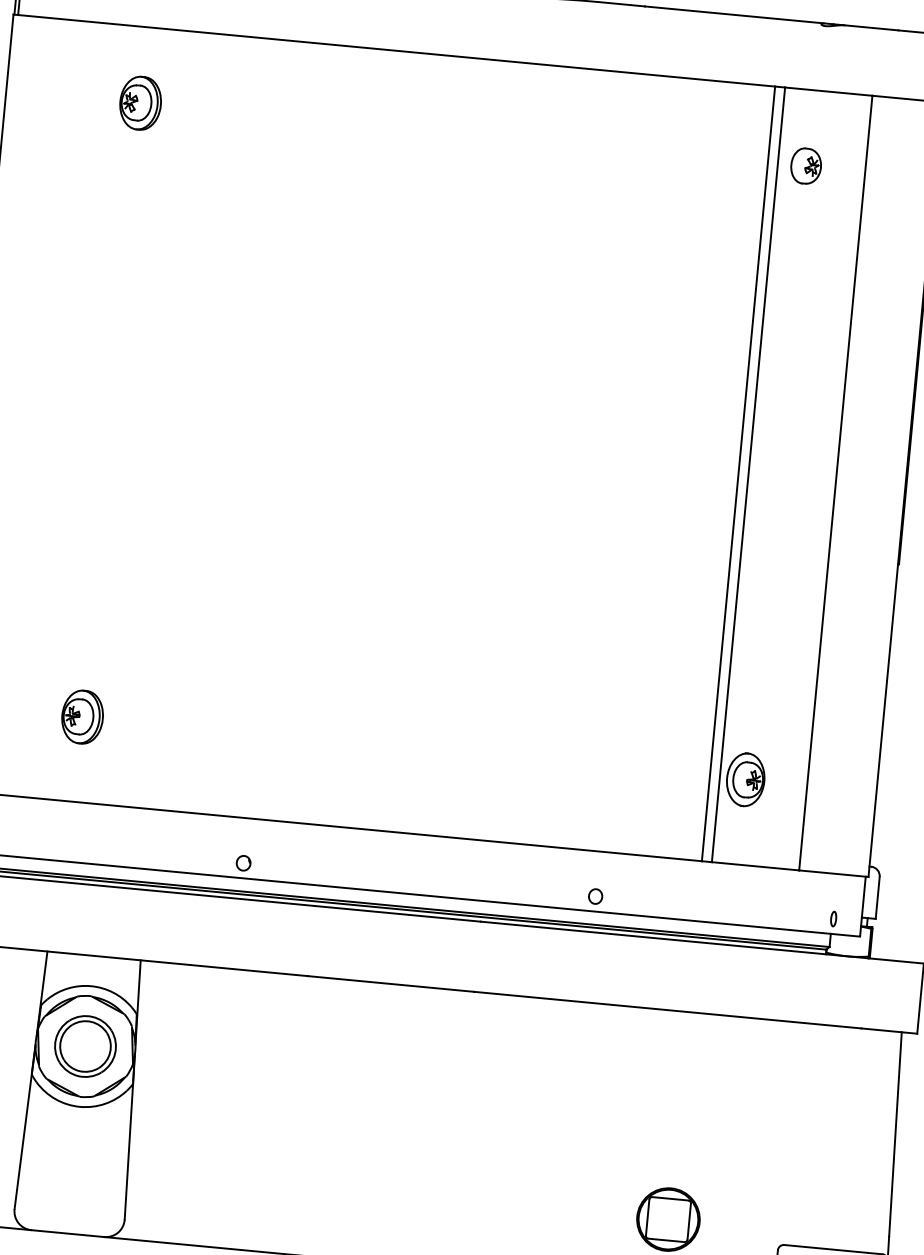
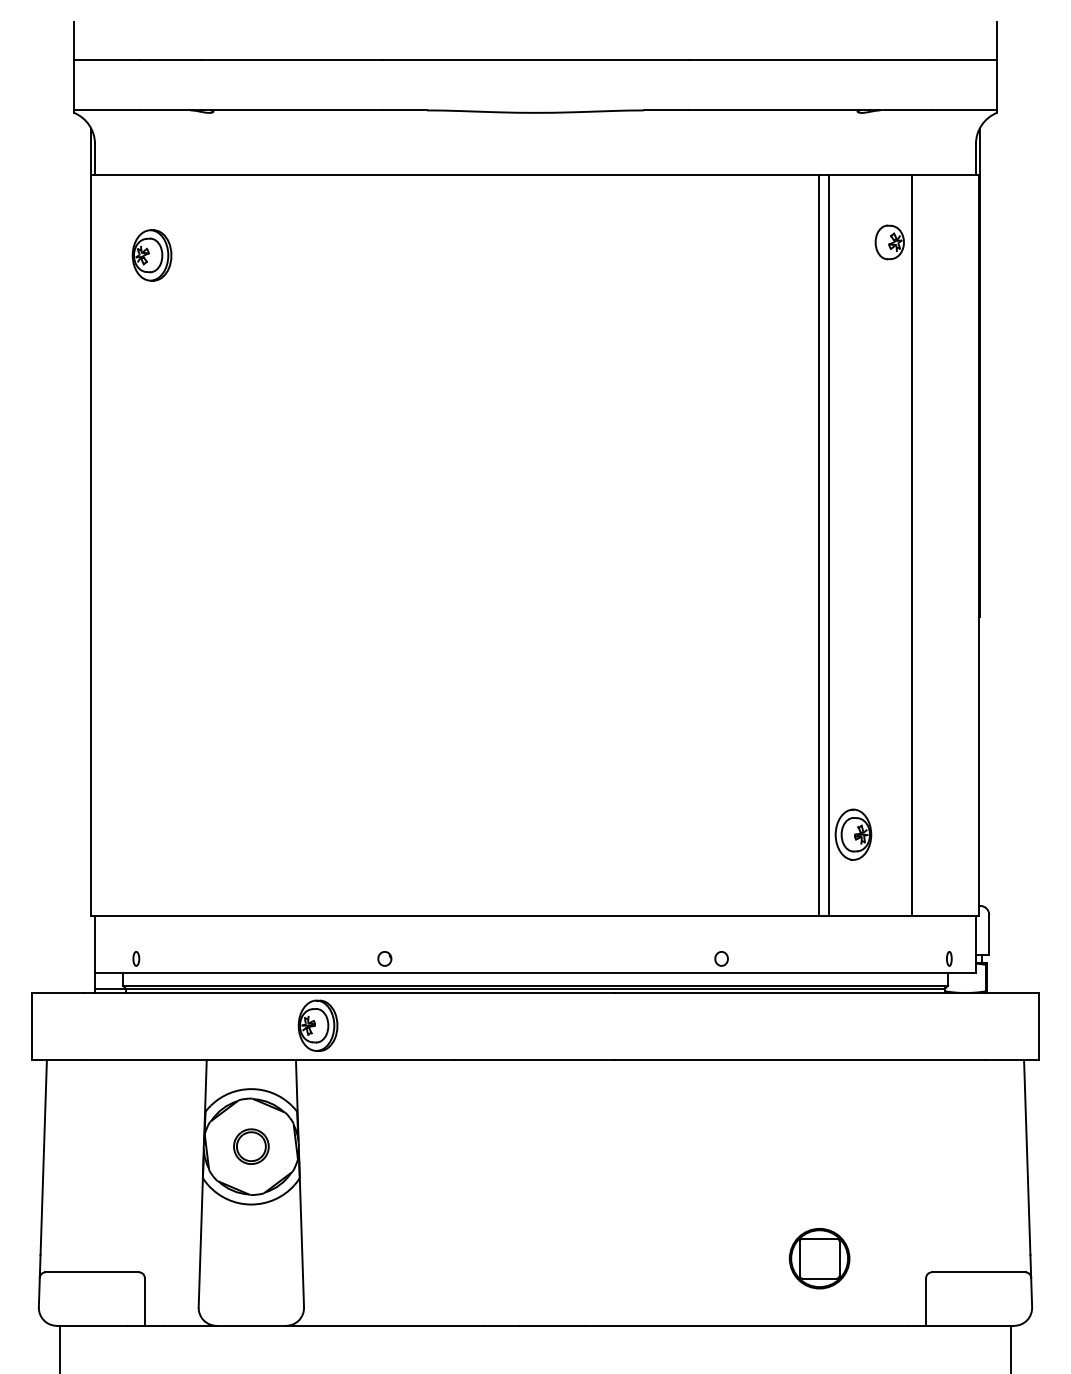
part: (140, 103) -> (151, 255), moved
part: (805, 166) -> (889, 242), moved
part: (82, 716) -> (317, 1025), moved
part: (85, 1046) -> (251, 1146), size x0.6

